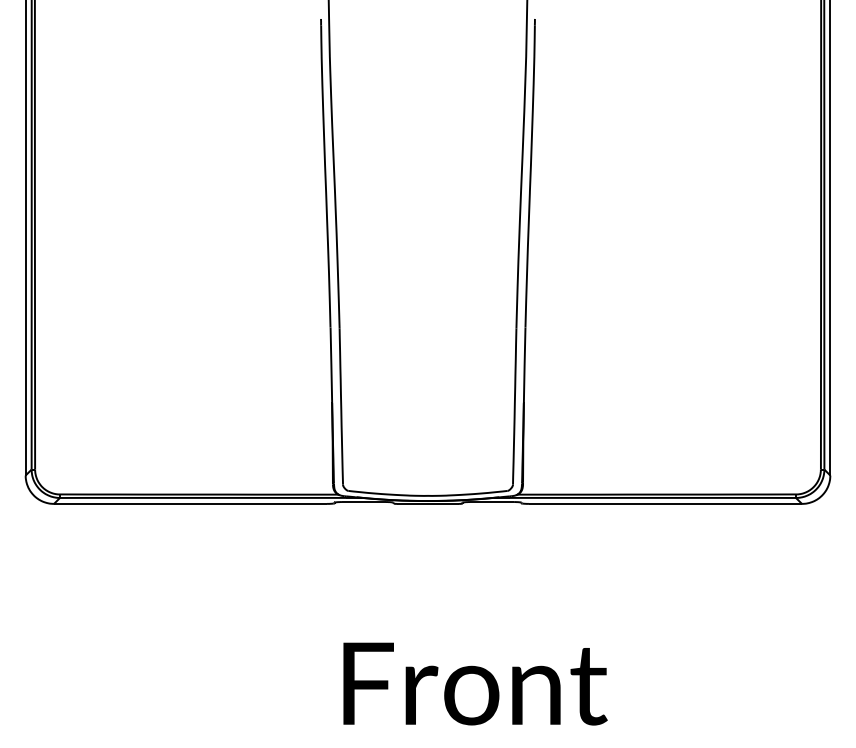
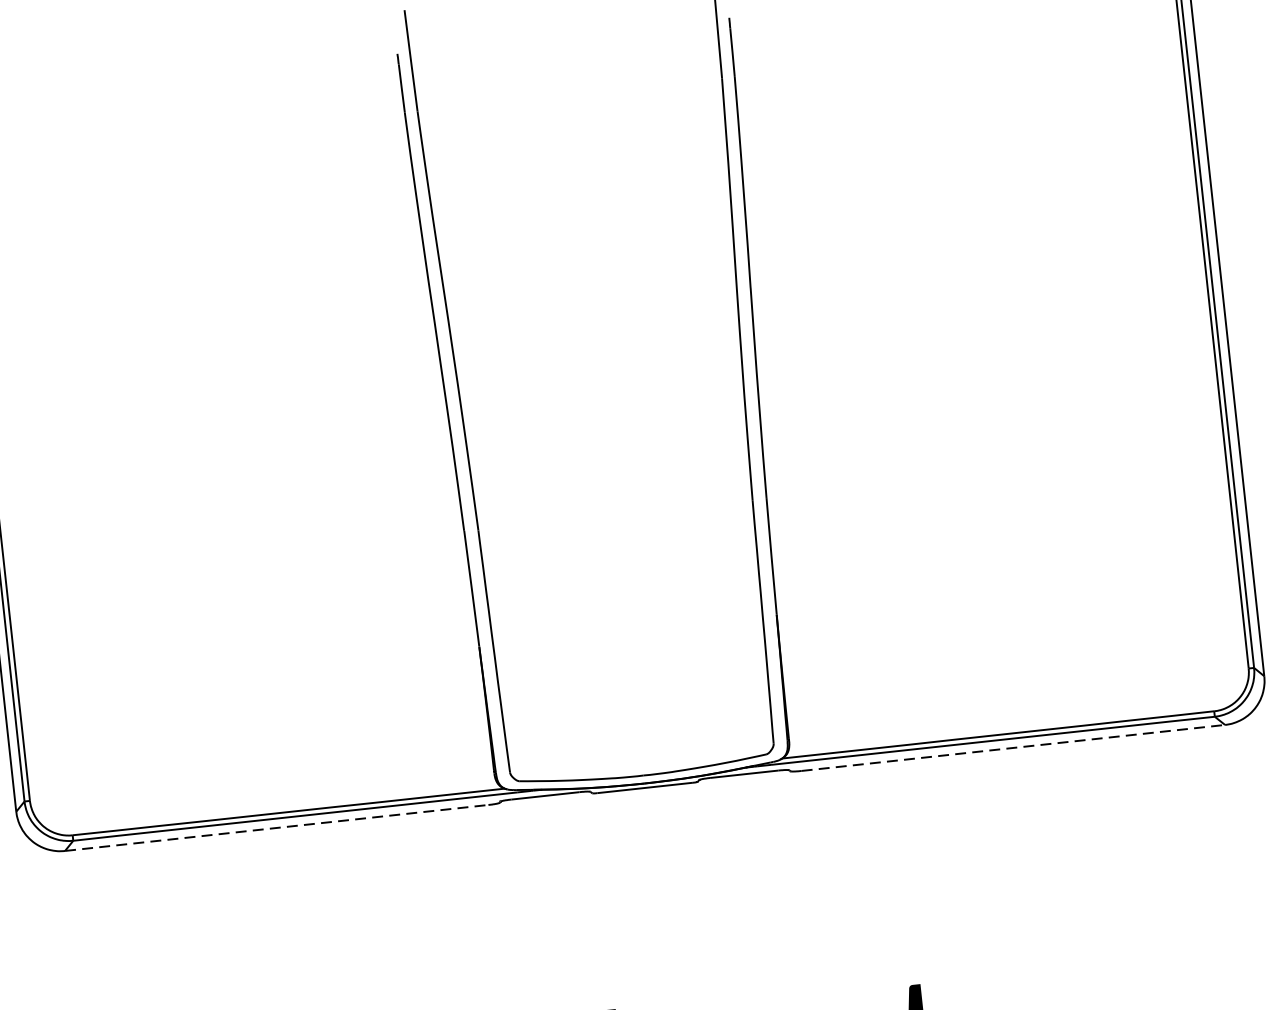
line: (191, 503) -> (278, 827), solid -> dashed
line: (665, 503) -> (1013, 747), solid -> dashed

